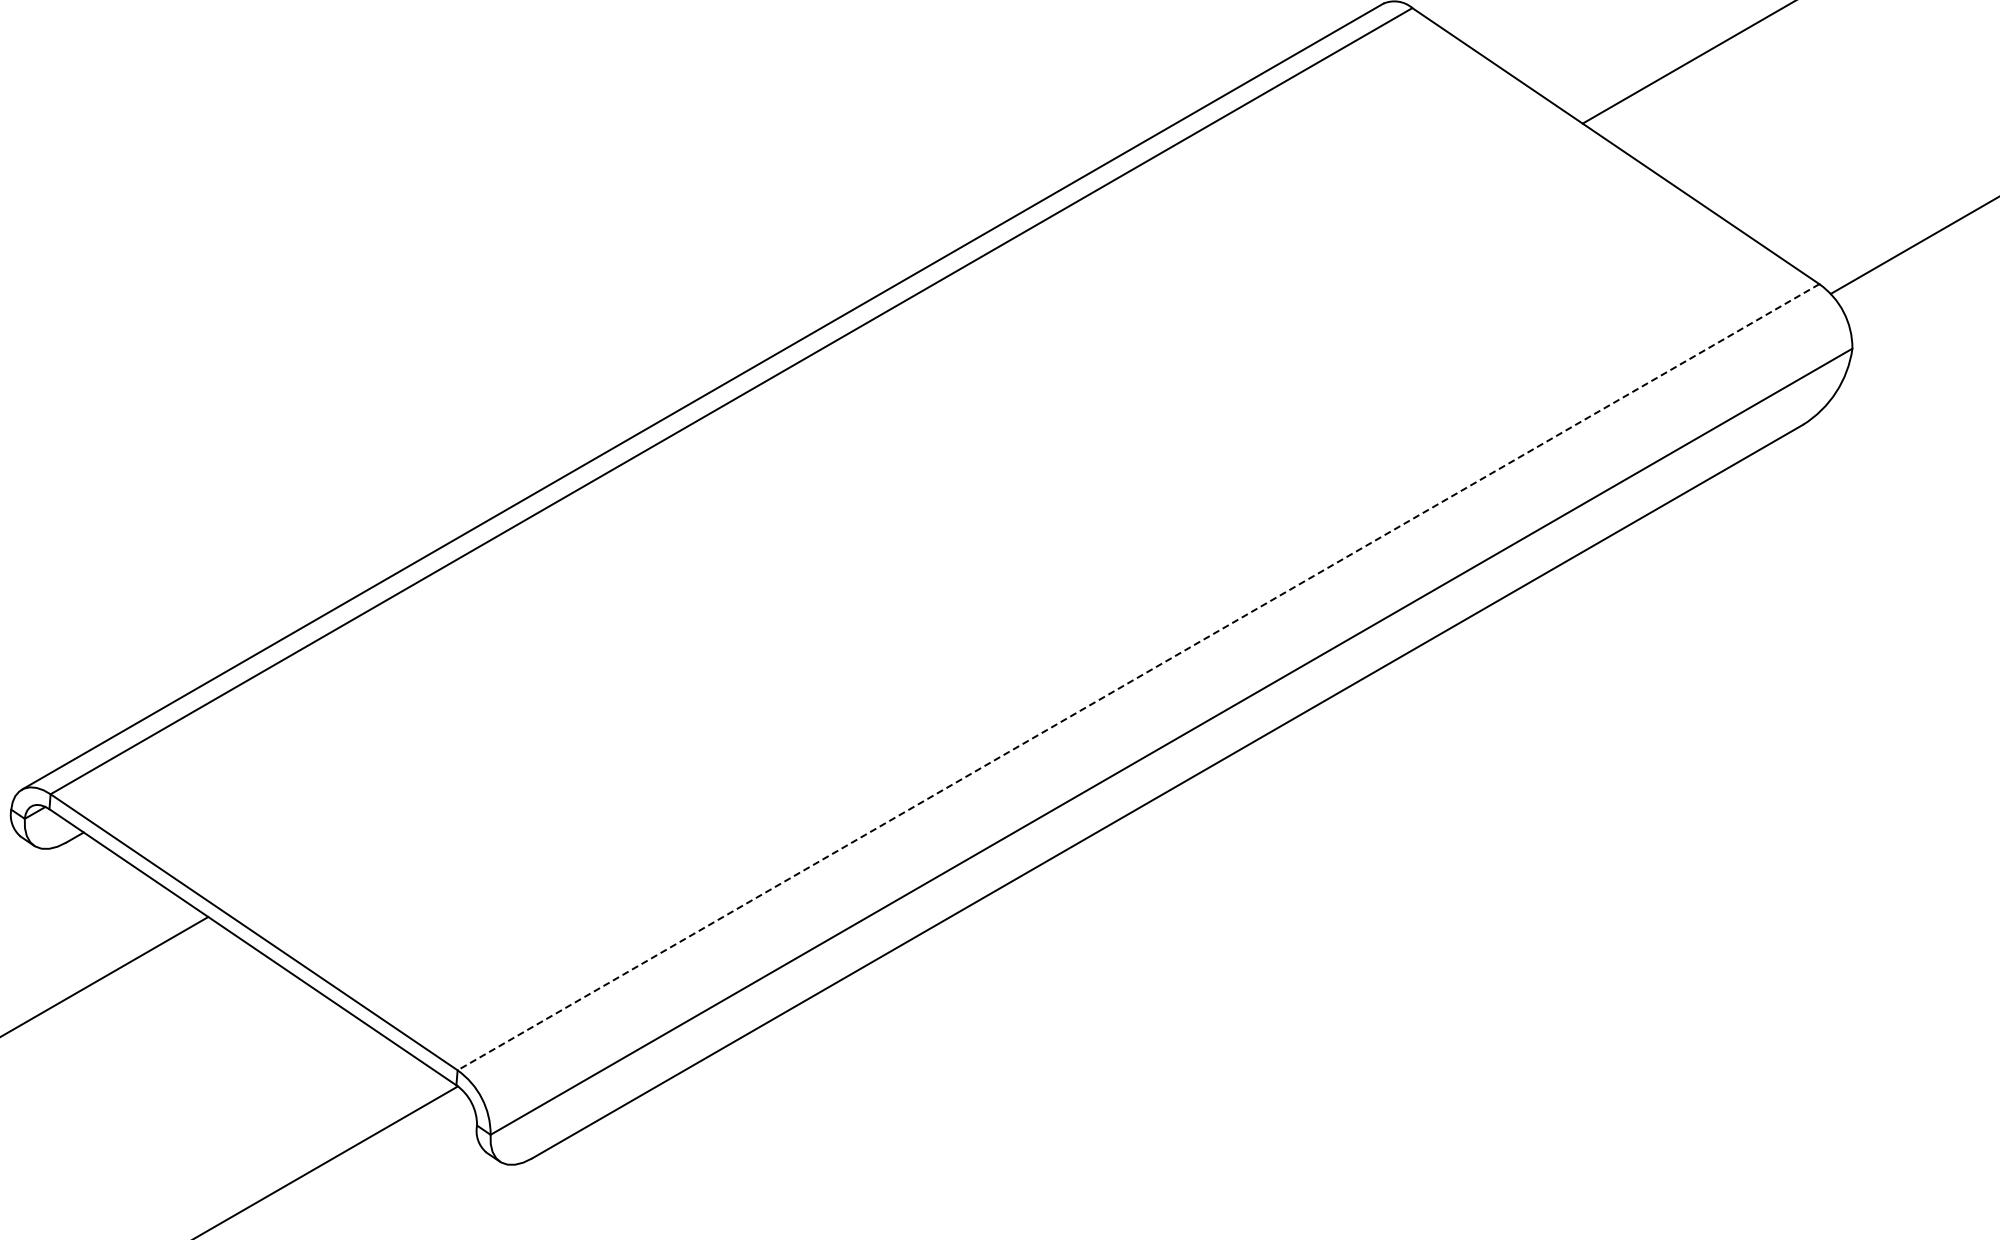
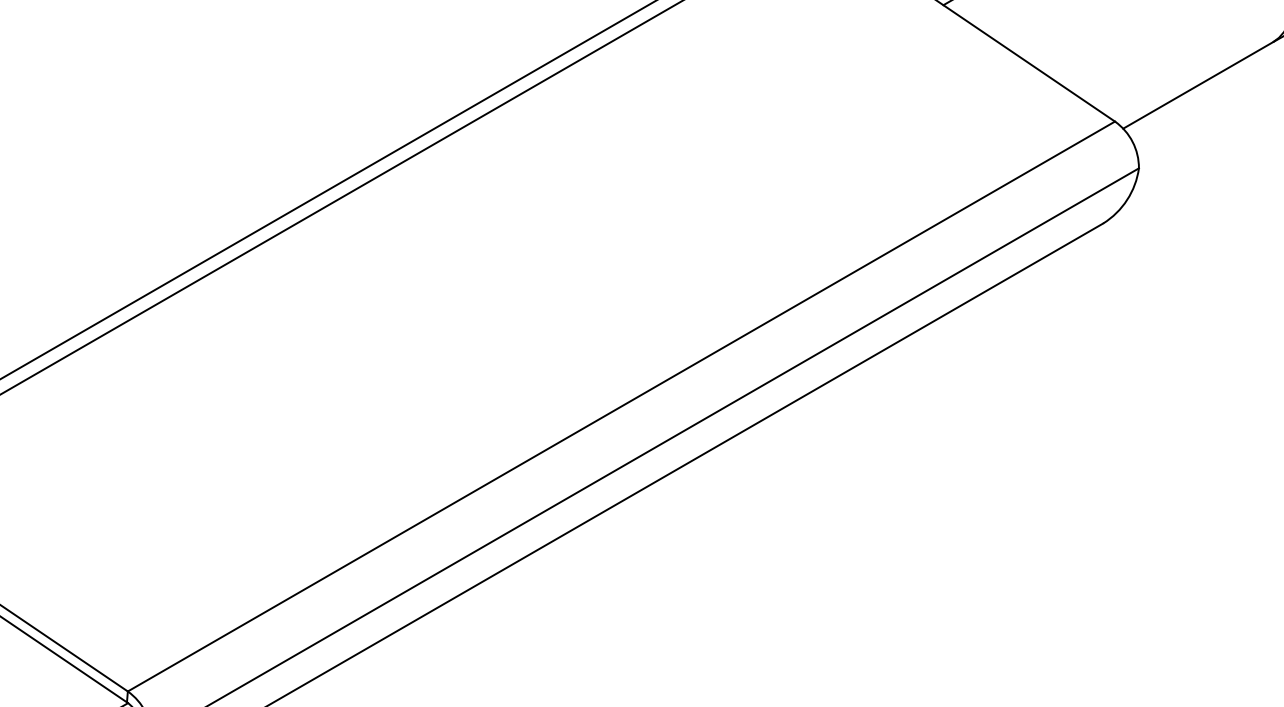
line: (1138, 677) -> (621, 406), dashed -> solid

